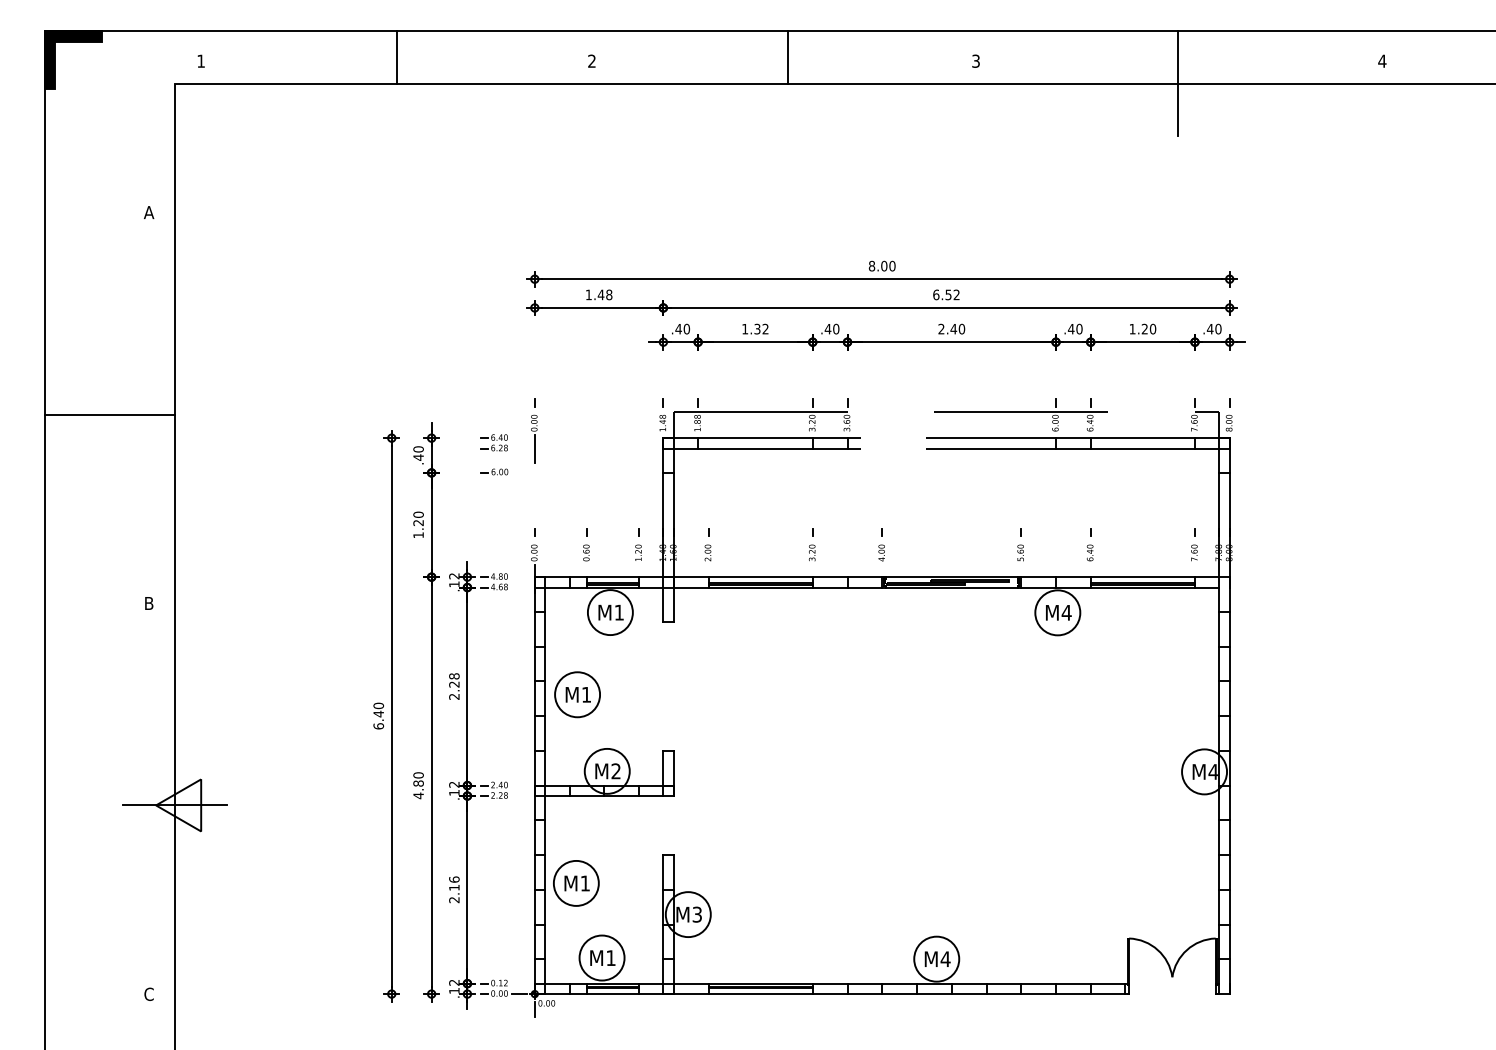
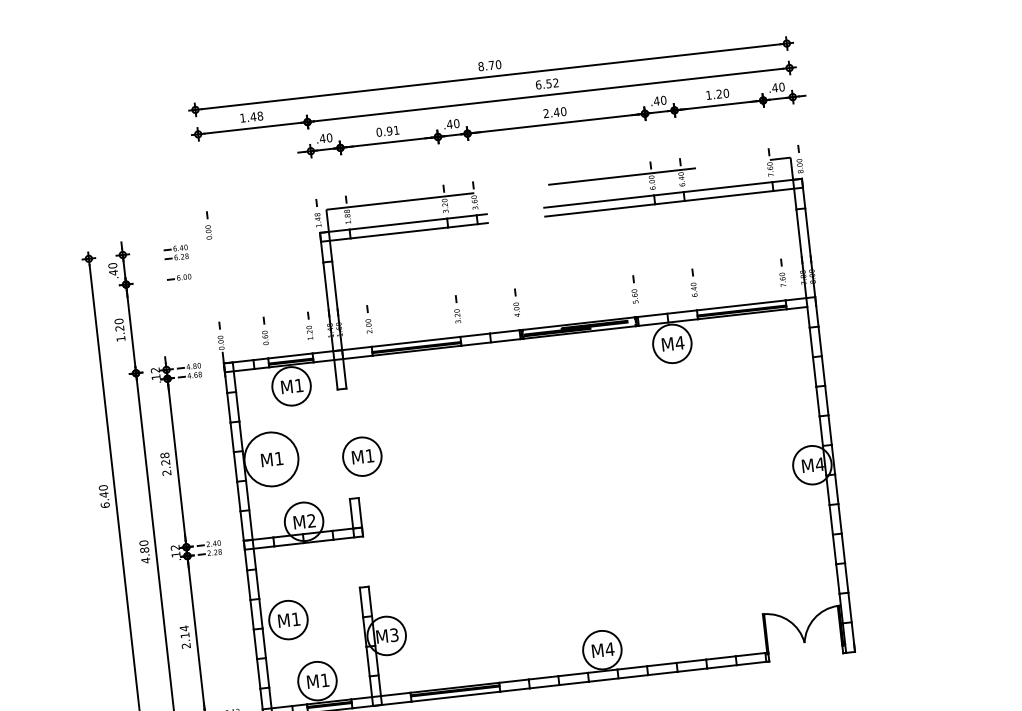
text: (884, 265) -> (491, 64), 8.00 -> 8.70
text: (755, 328) -> (387, 130), 1.32 -> 0.91
line: (534, 448) -> (211, 253), removed
circle: (577, 694) -> (271, 459), size x1.4
part: (683, 703) -> (362, 456), added
text: (454, 879) -> (184, 628), 2.16 -> 2.14

